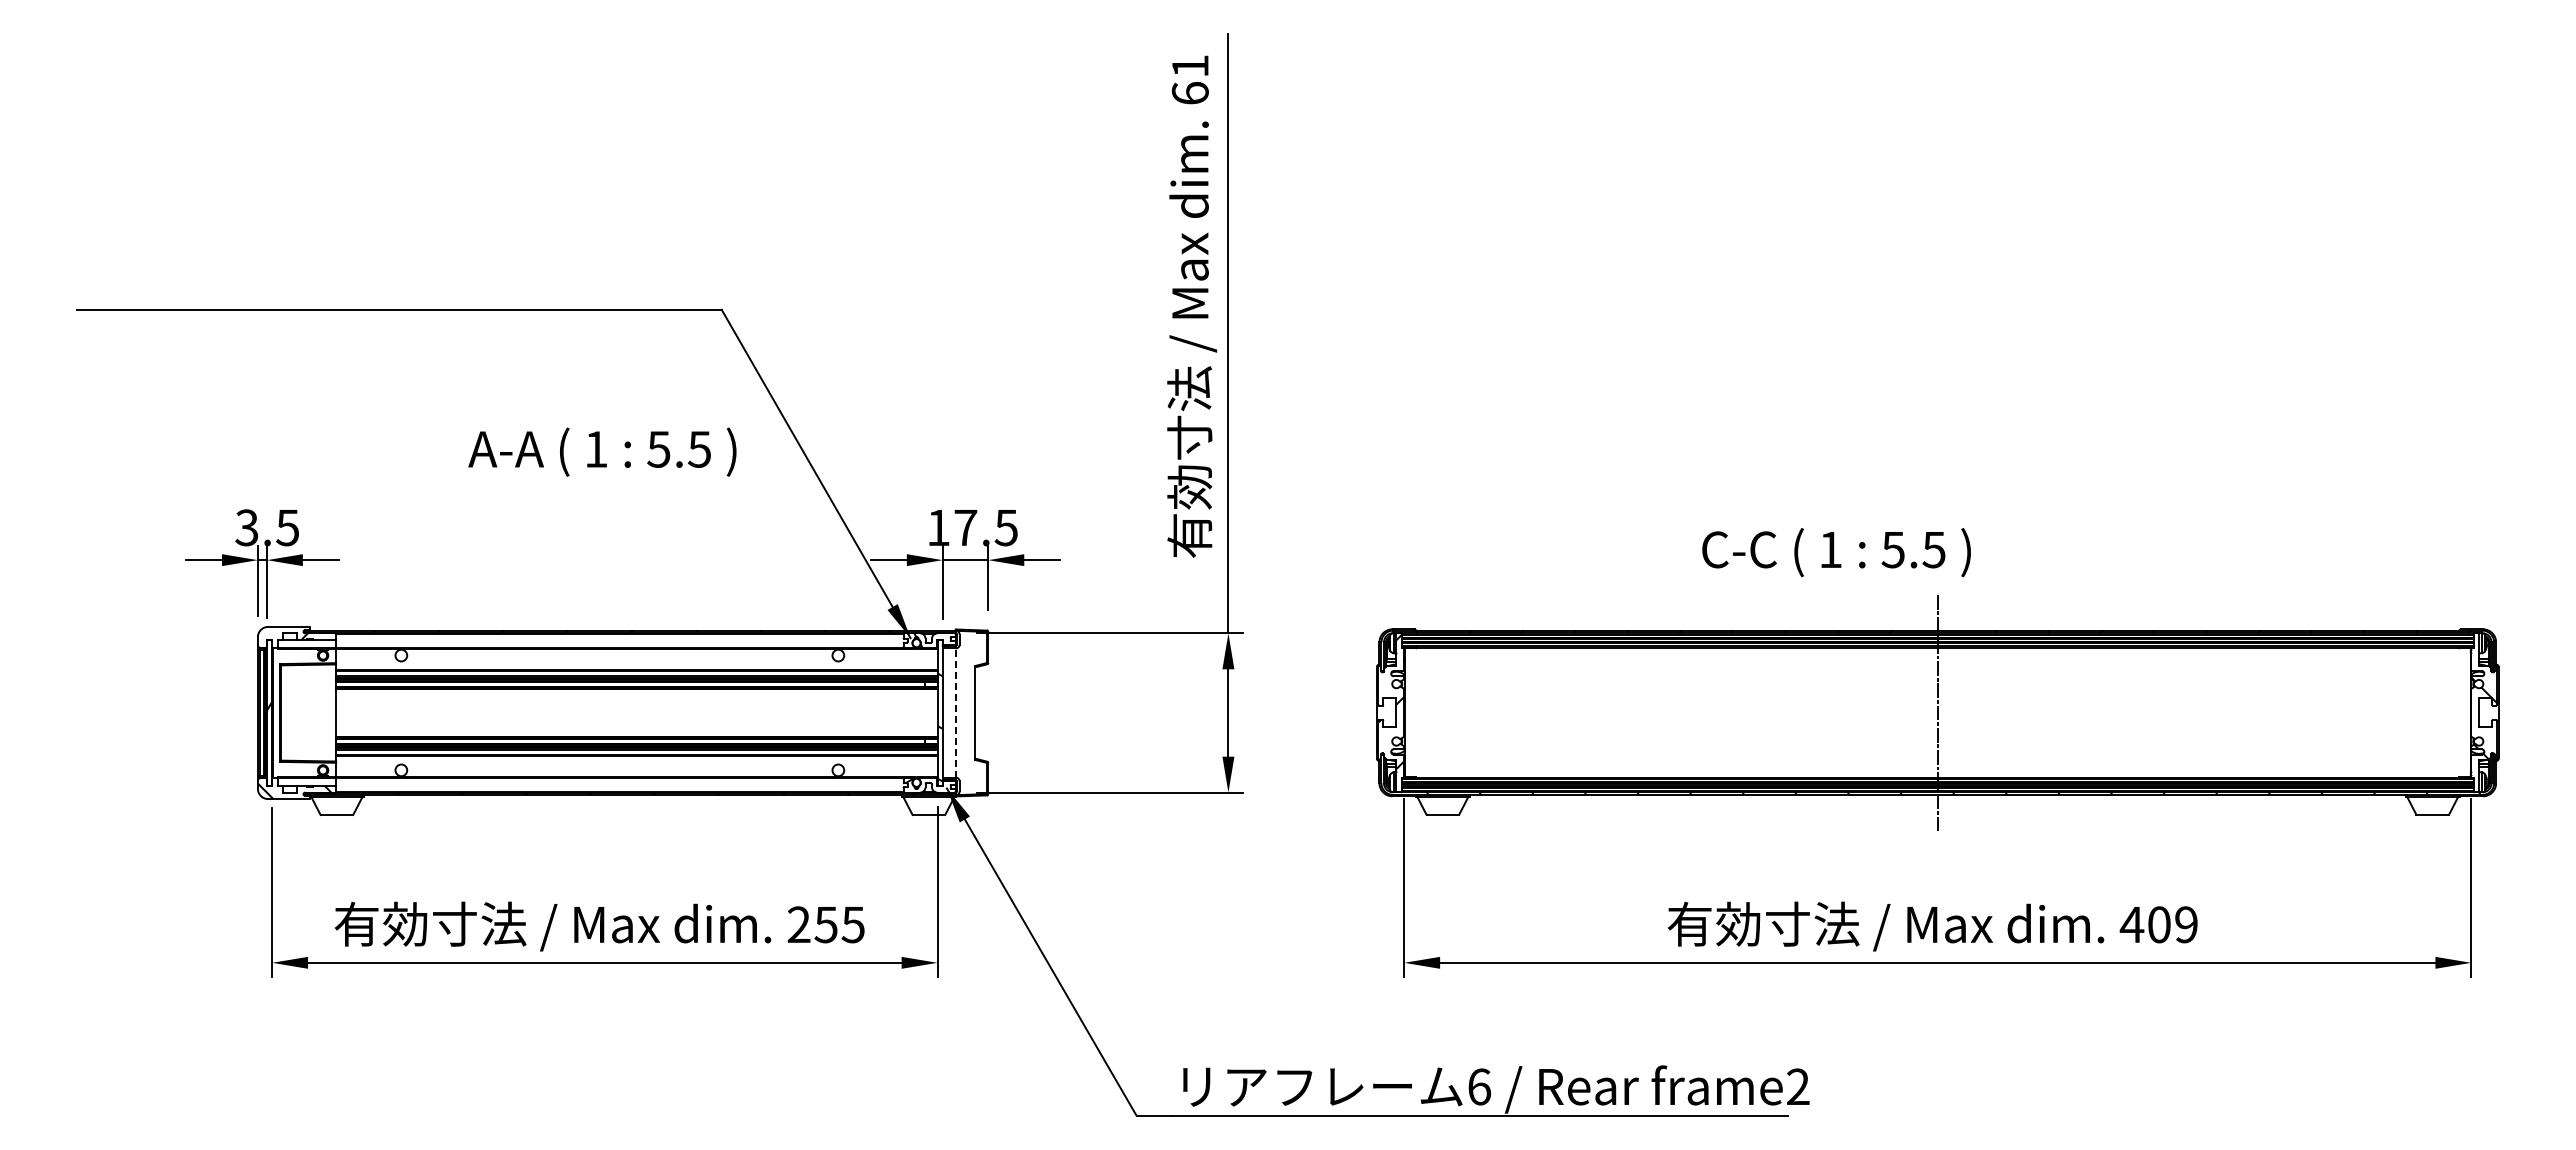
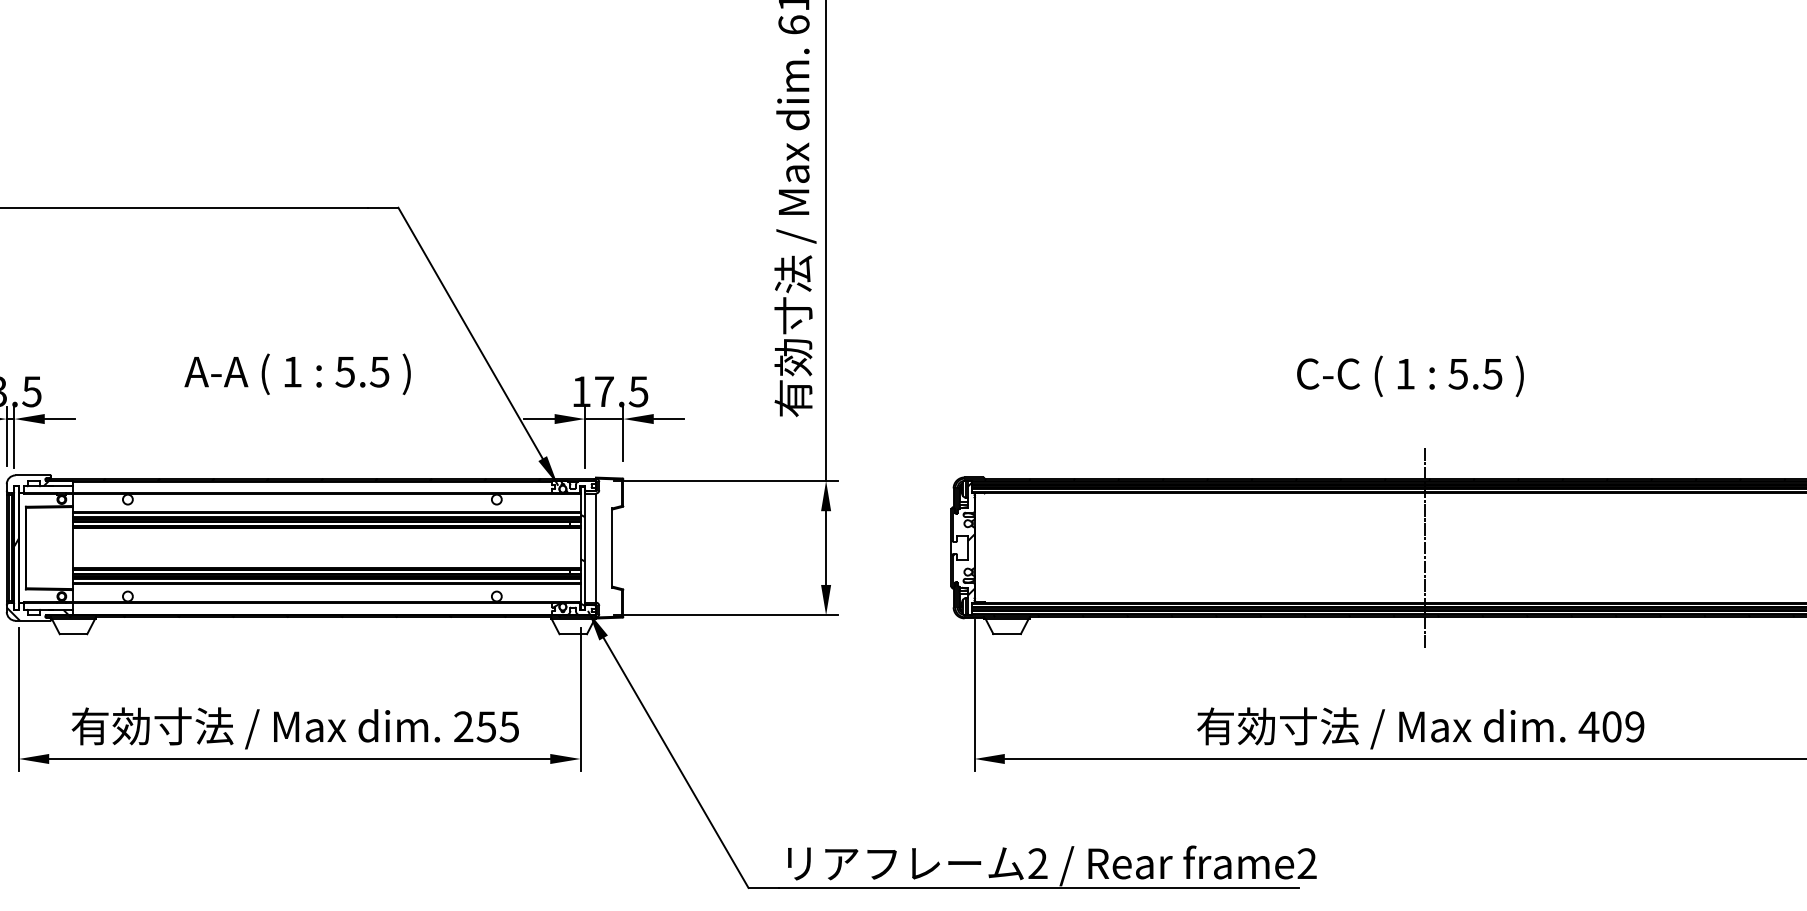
text: (602, 451) -> (297, 373), moved
text: (1836, 552) -> (1410, 376), moved
line: (955, 712) -> (595, 547), dashed -> solid
text: (1479, 1086) -> (1038, 863), 6 -> 2

